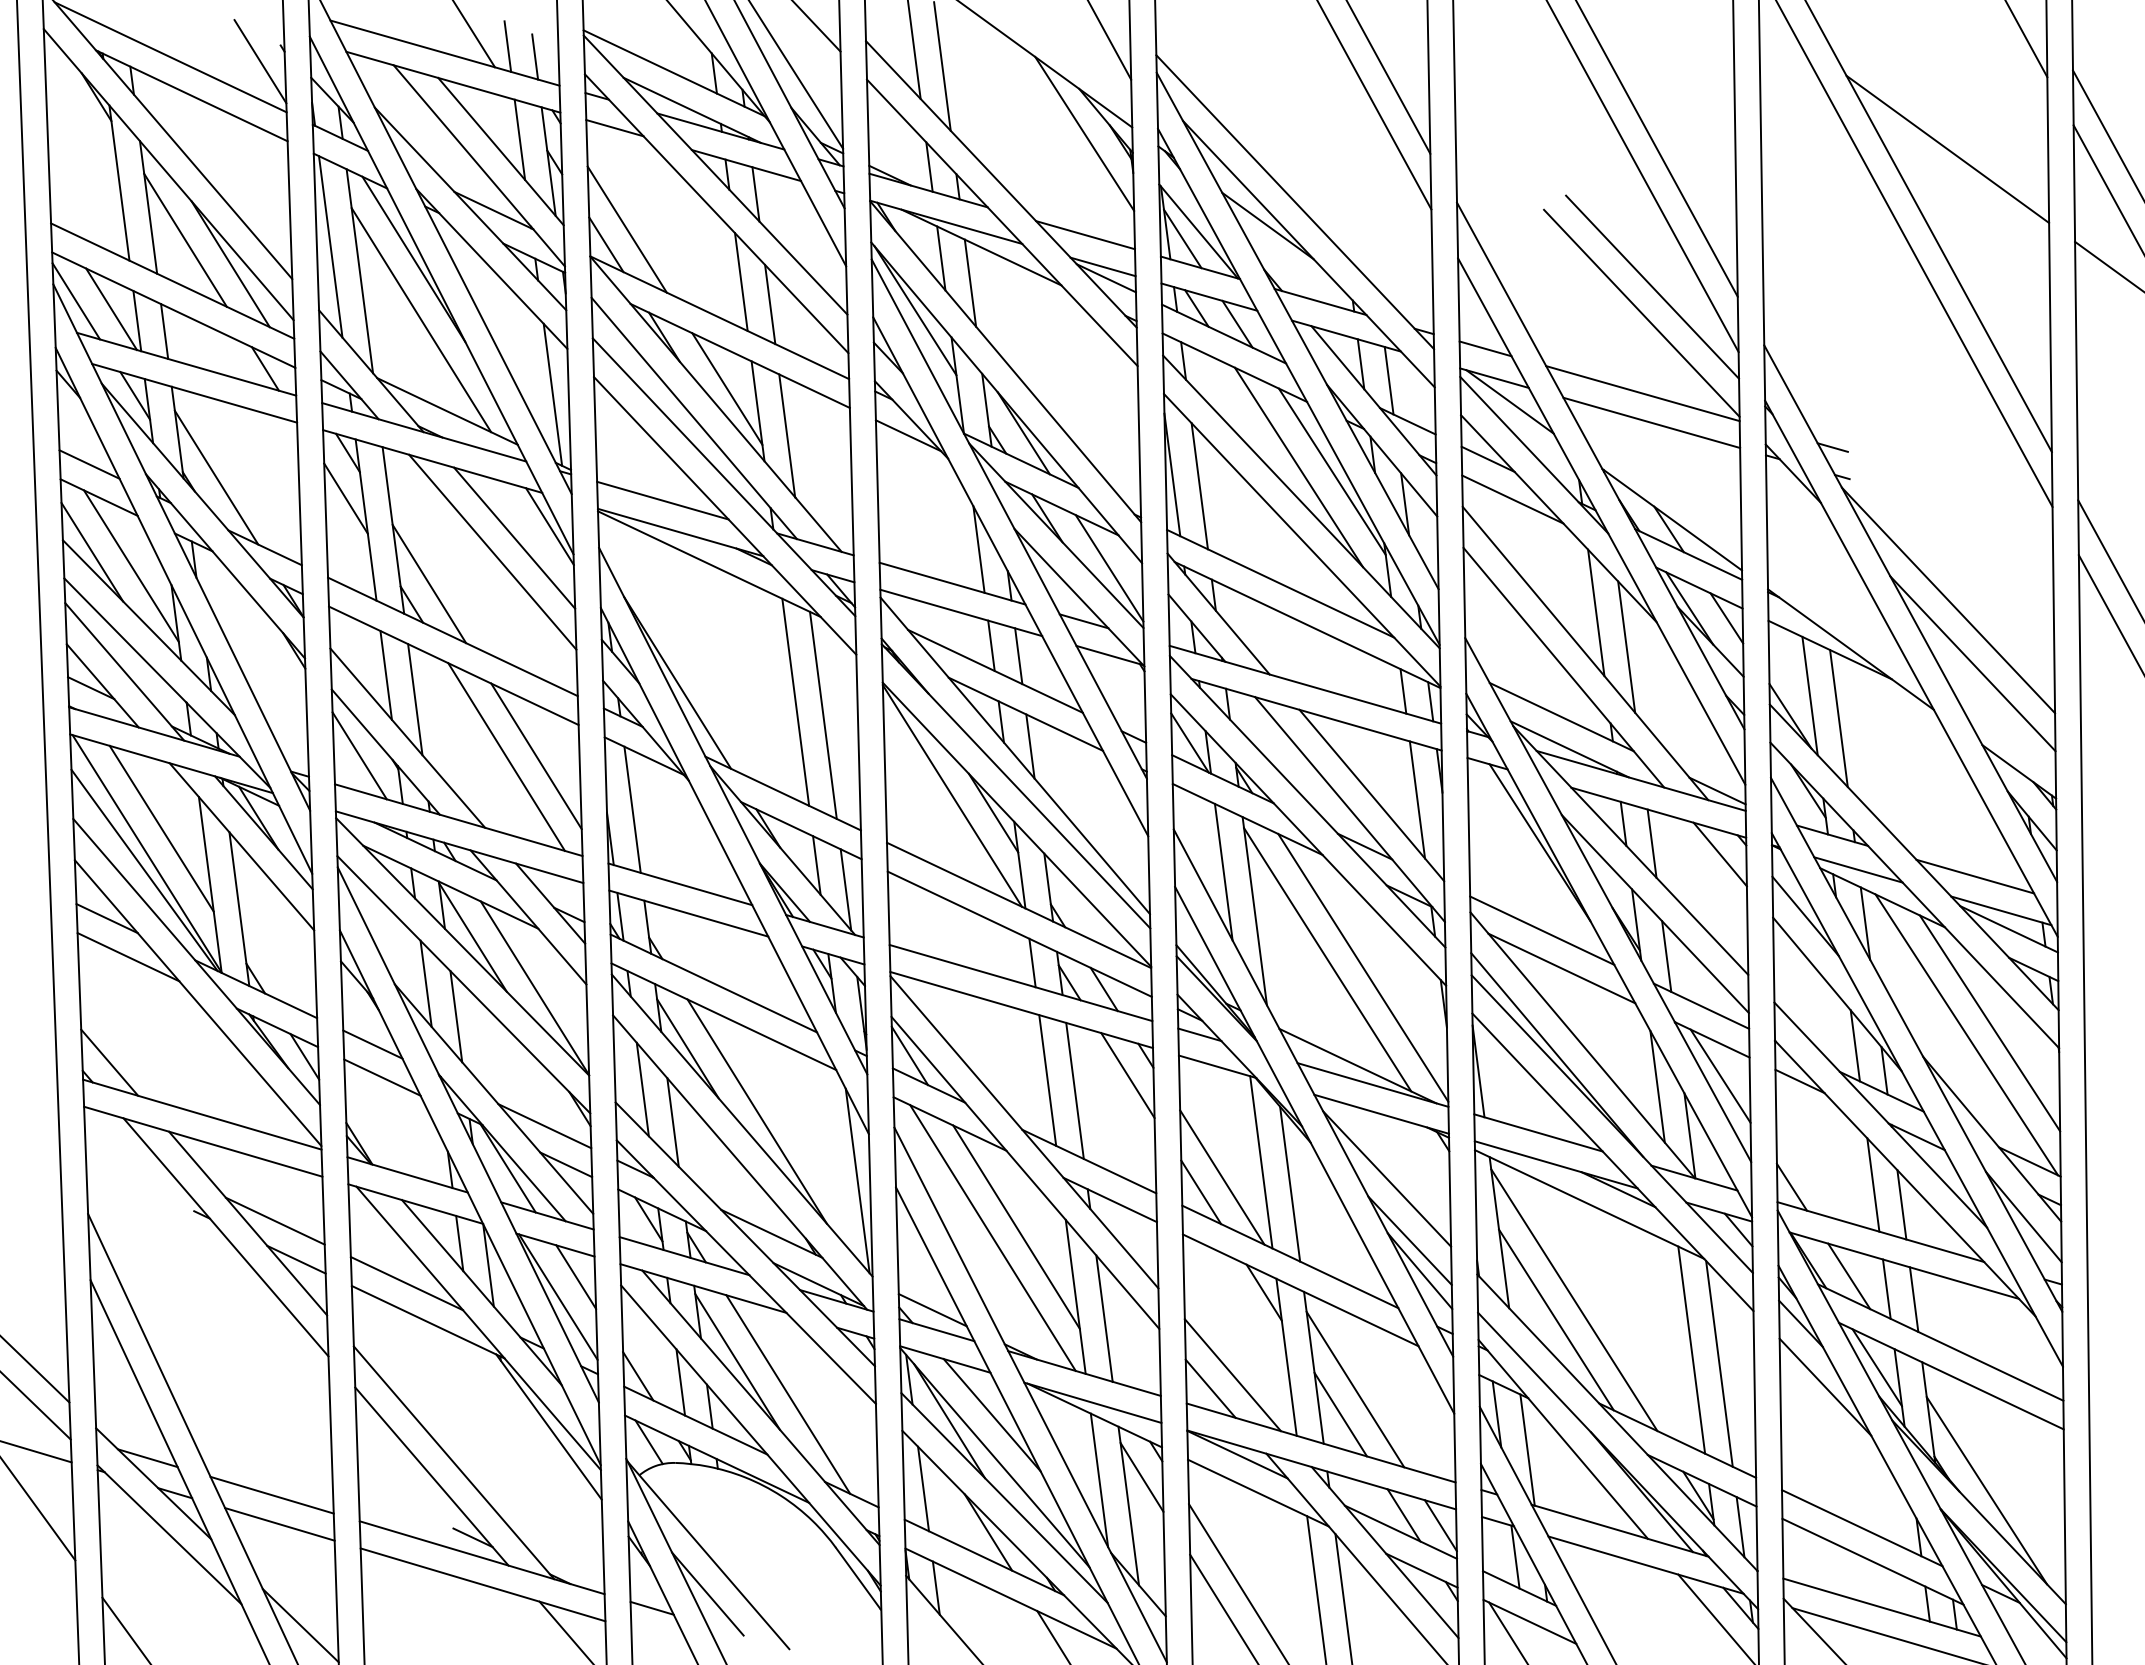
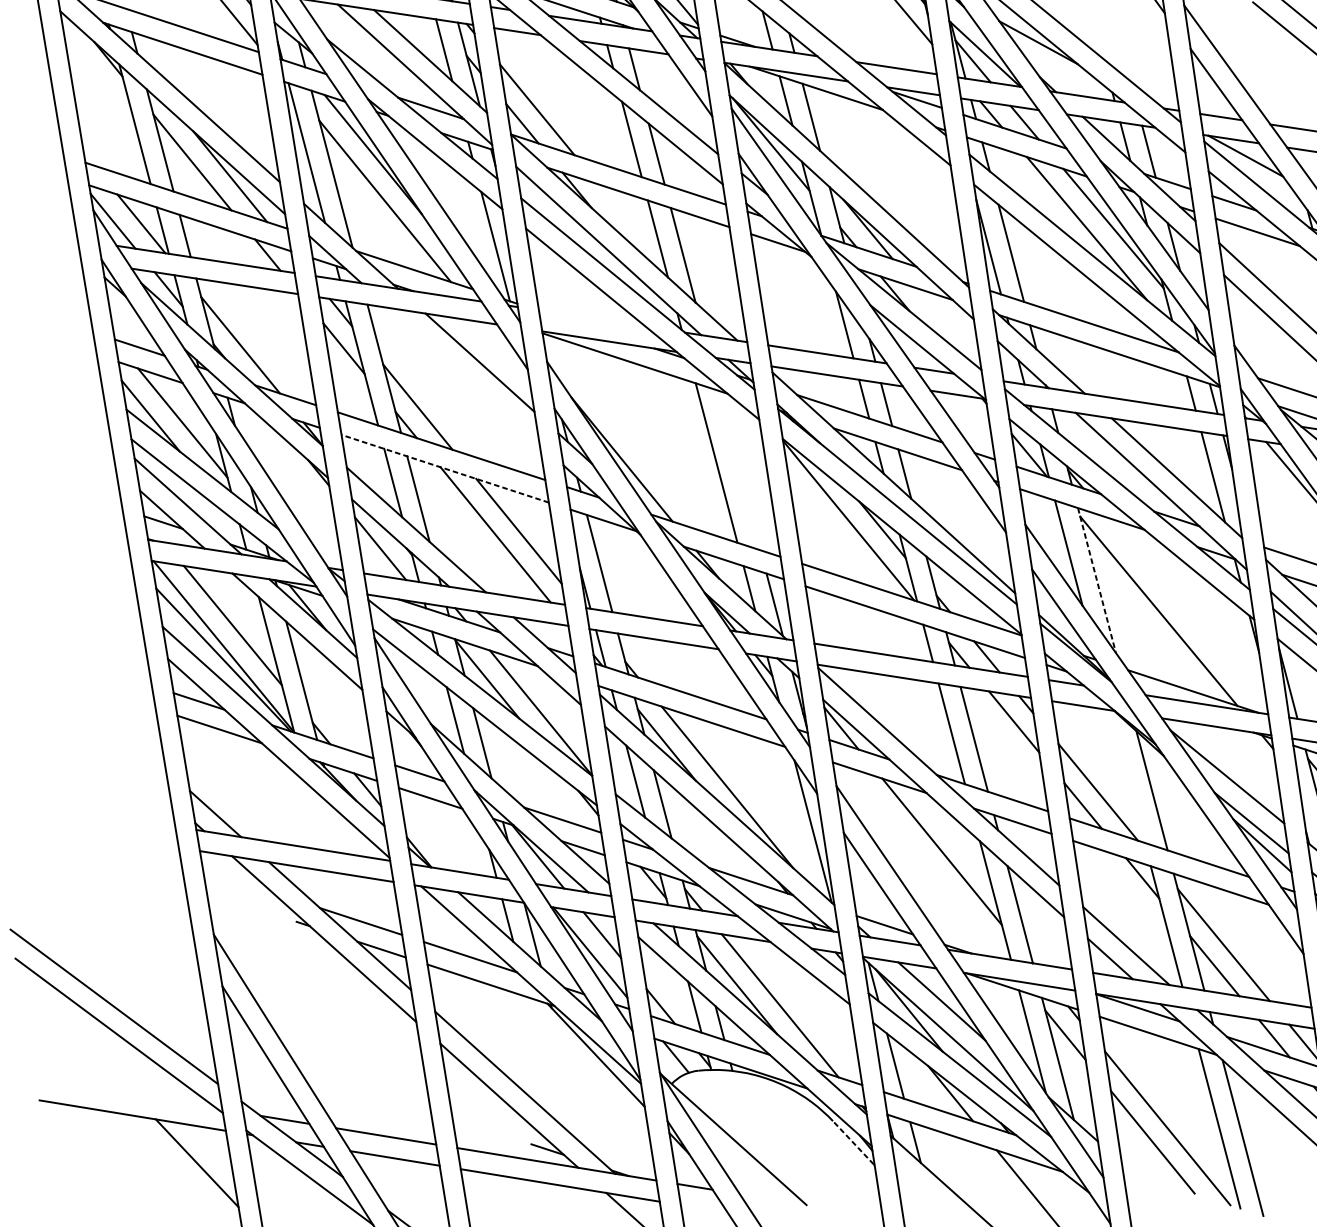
line: (727, 388) -> (631, 224), removed
line: (662, 500) -> (592, 318), removed
line: (549, 526) -> (506, 350), removed
line: (492, 551) -> (464, 375), removed
line: (1109, 568) -> (948, 326), removed
line: (453, 665) -> (444, 468), solid -> dashed
line: (823, 714) -> (739, 469), removed
line: (1254, 911) -> (1096, 580), solid -> dashed
line: (1363, 967) -> (1187, 613), removed
line: (1261, 1162) -> (1127, 776), removed
line: (992, 1237) -> (924, 862), removed
line: (858, 1578) -> (853, 1142), solid -> dashed
line: (707, 1593) -> (736, 1169), removed

